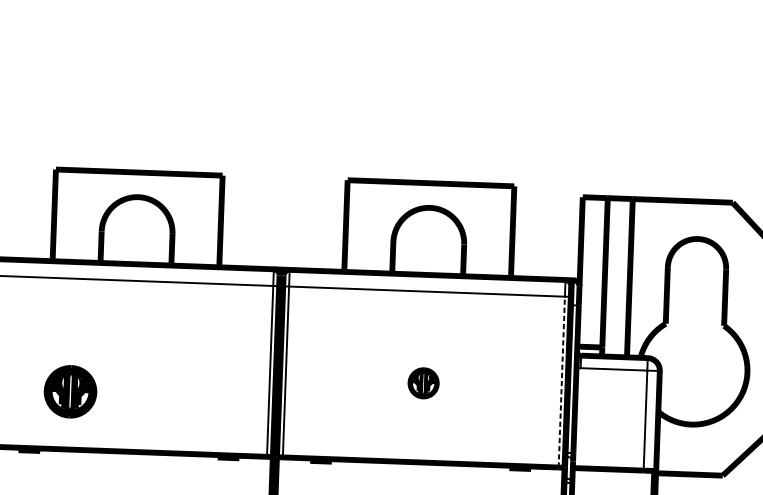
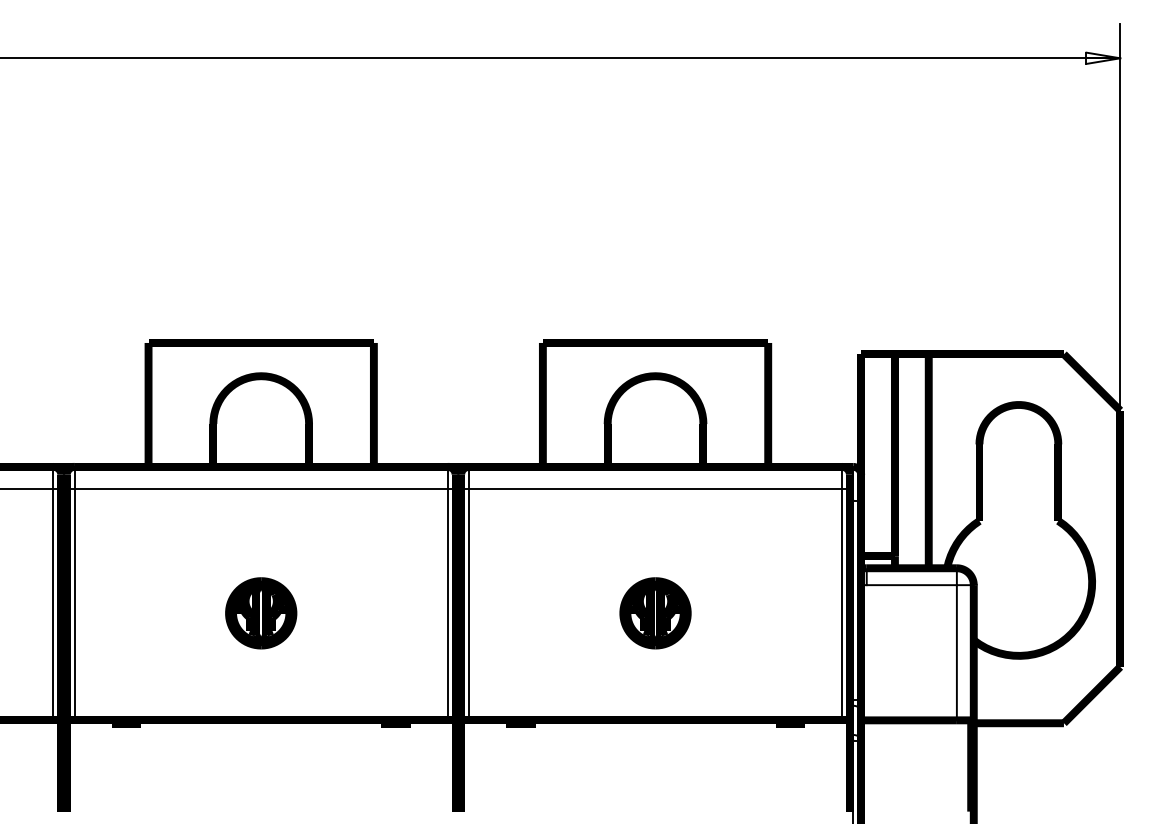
line: (562, 381) -> (842, 604), dashed -> solid
part: (423, 383) -> (655, 613), size x1.67
part: (70, 391) -> (261, 613), moved

